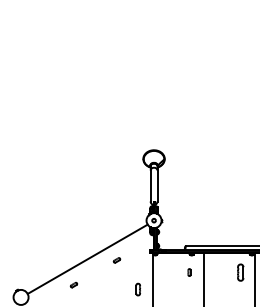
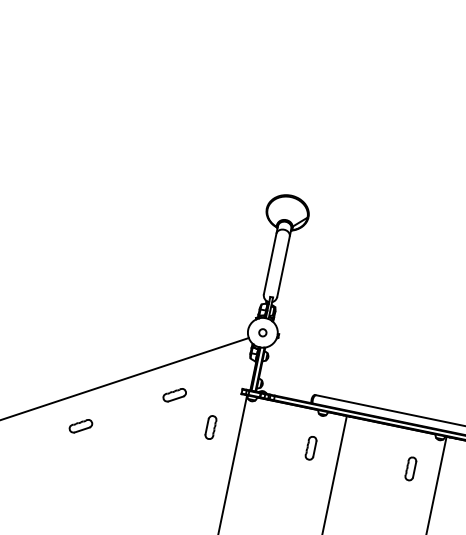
part: (116, 260) -> (173, 395), size x1.67
part: (189, 272) -> (310, 448), size x1.67
part: (240, 272) -> (410, 468), size x0.71
part: (73, 284) -> (80, 424), size x1.67
part: (137, 289) -> (209, 427), moved

